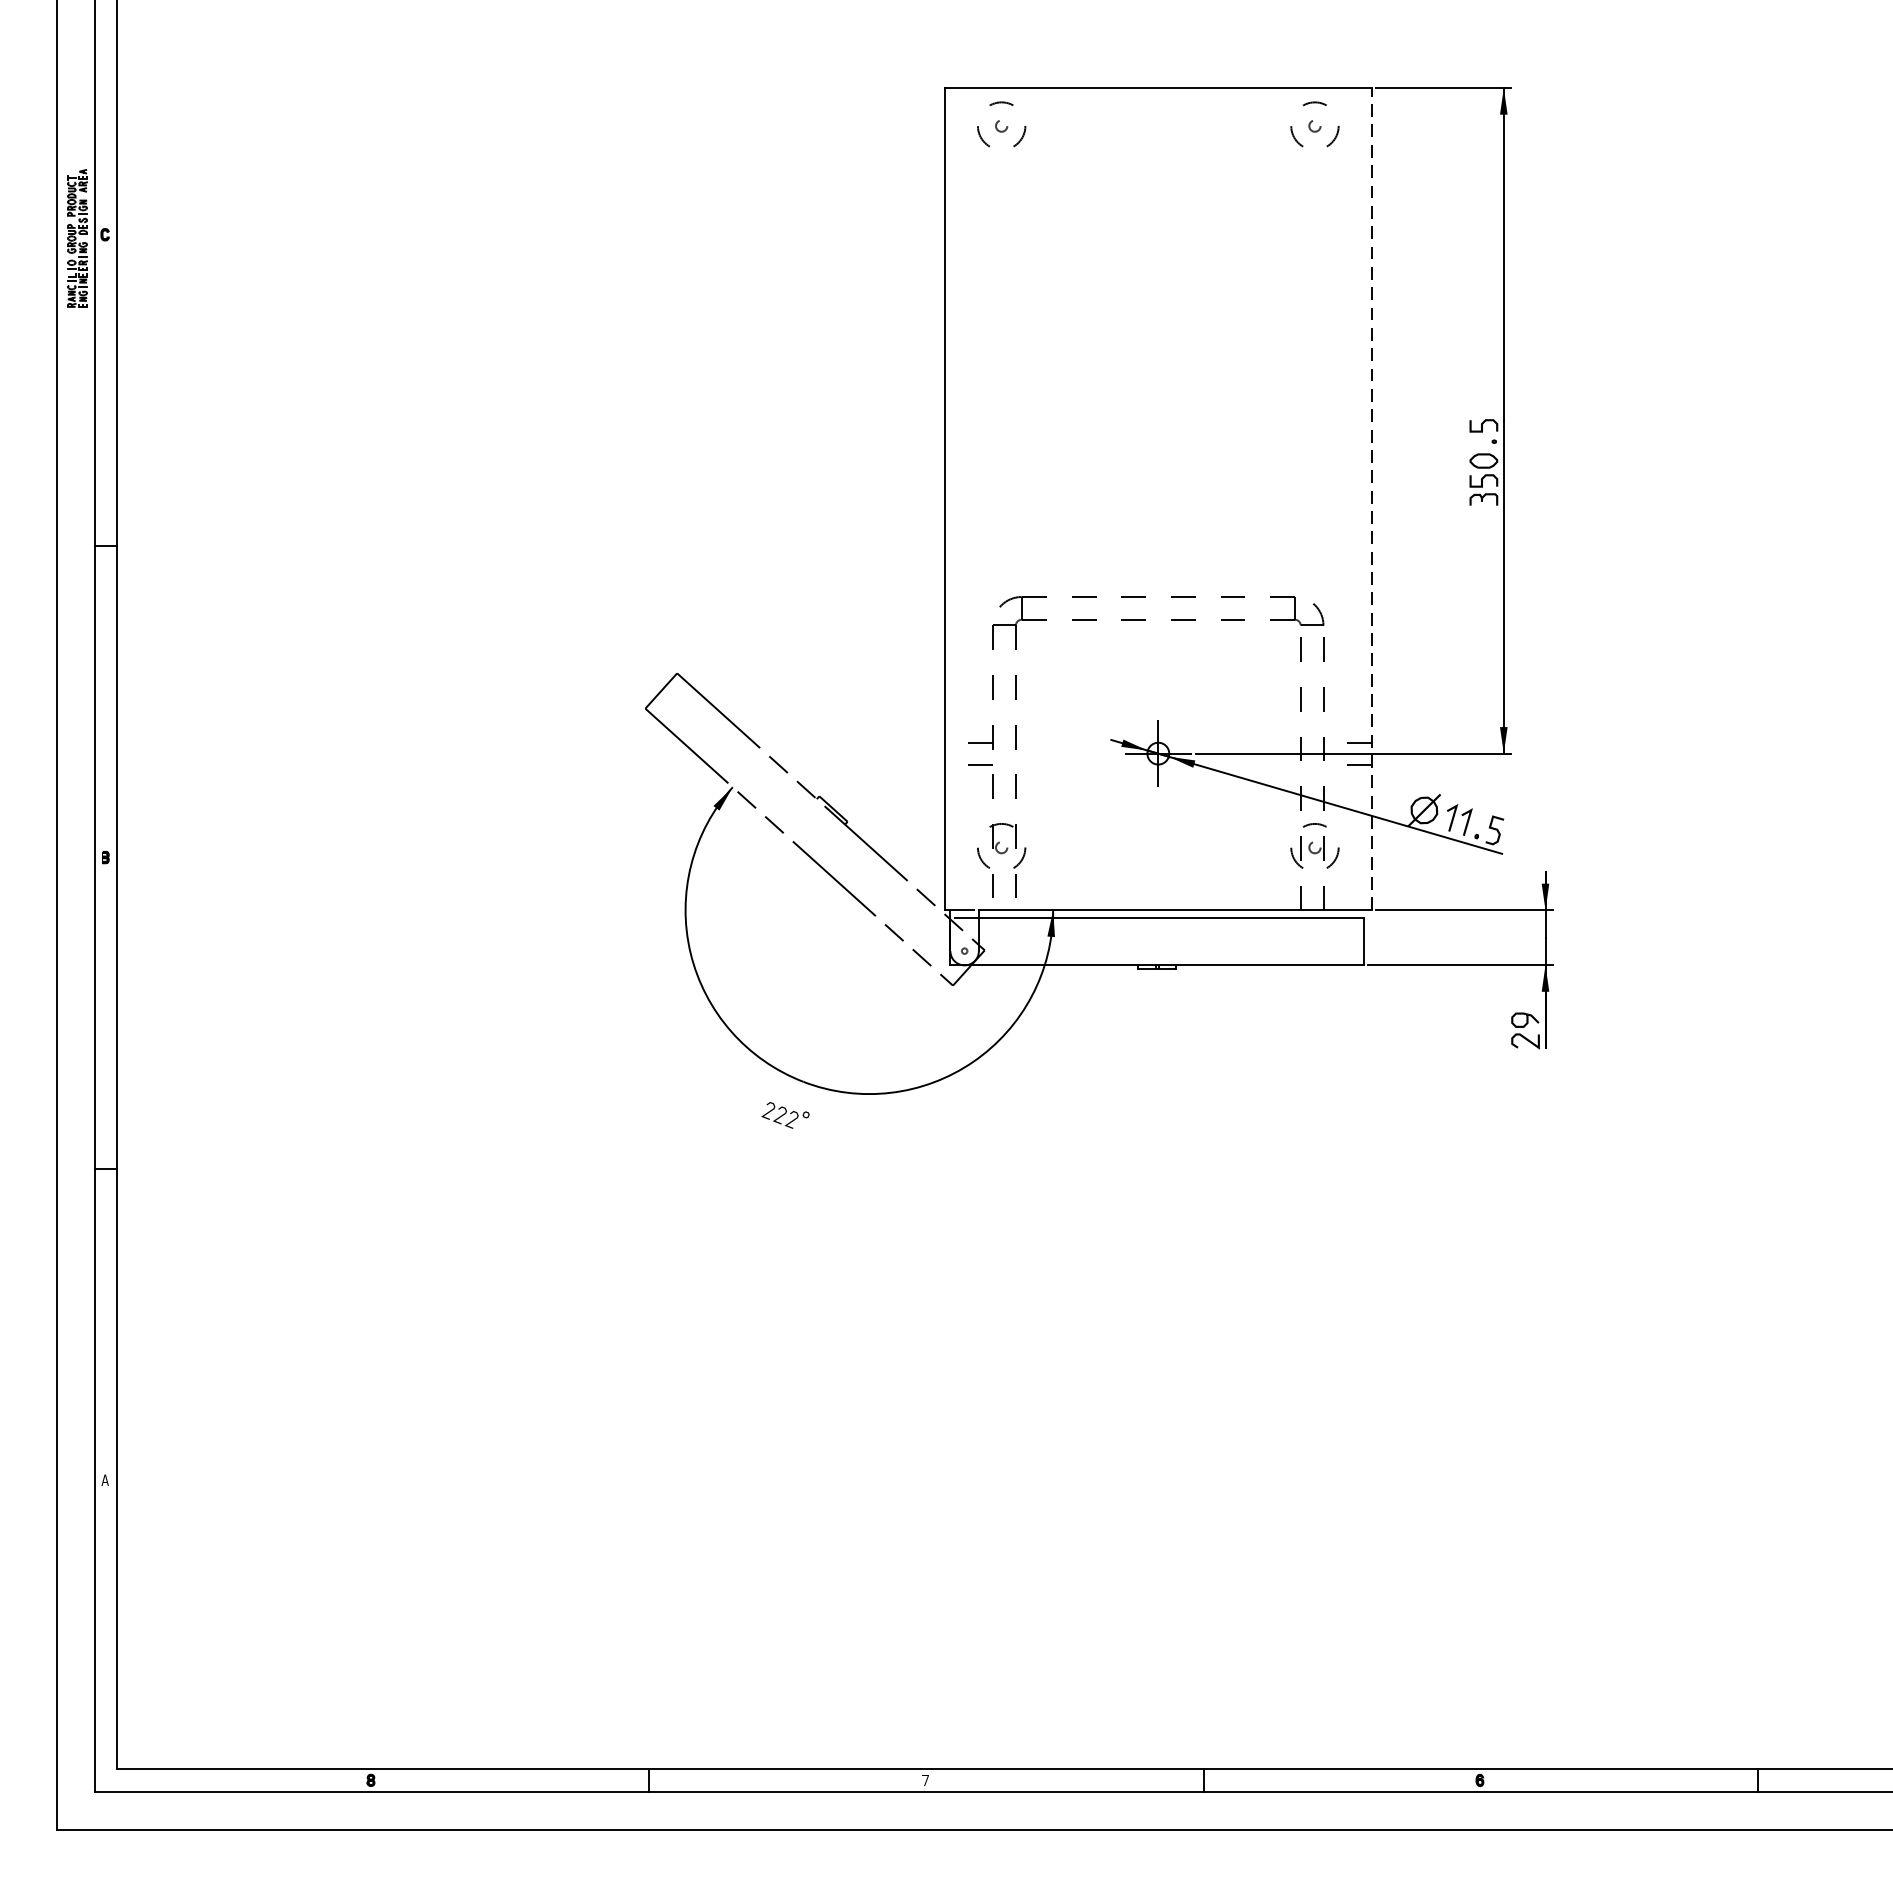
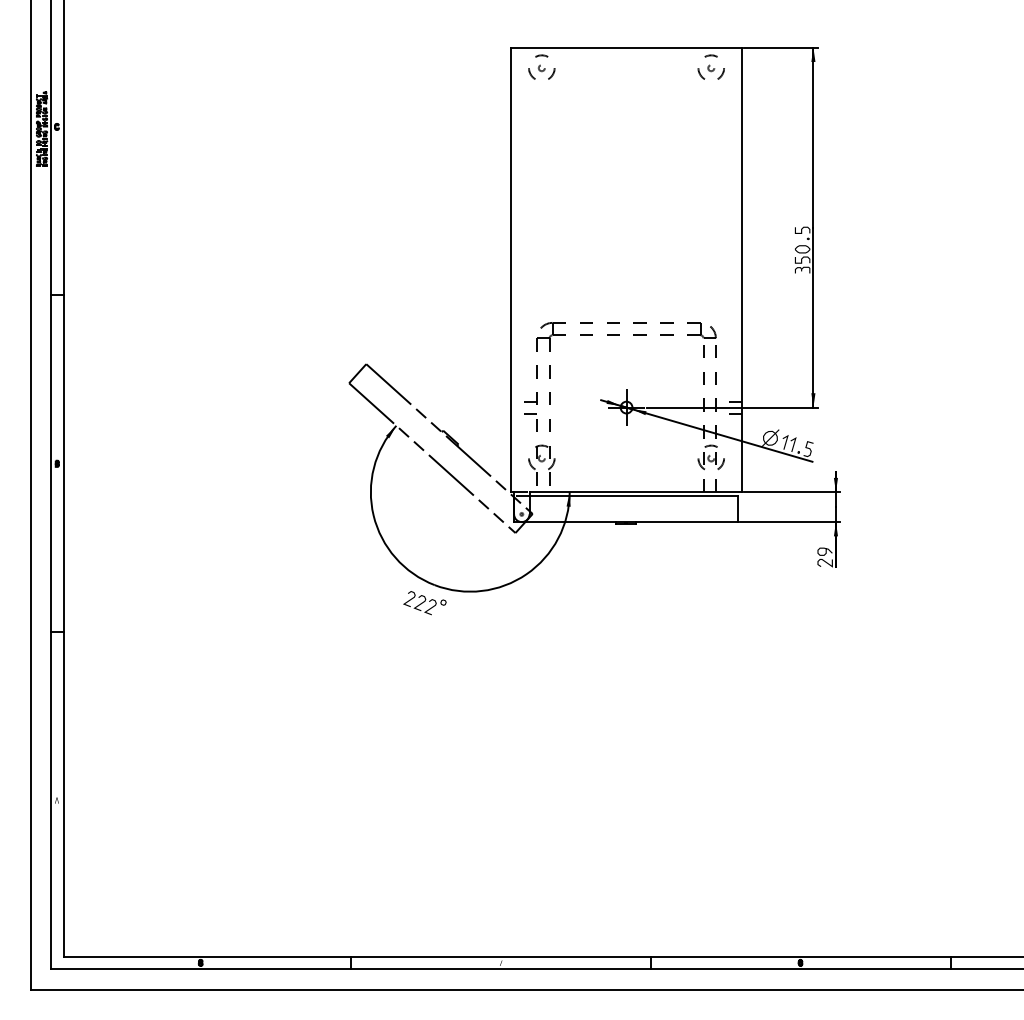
line: (1372, 498) -> (742, 269), dashed -> solid
part: (784, 1115) -> (424, 603), size x1.67

